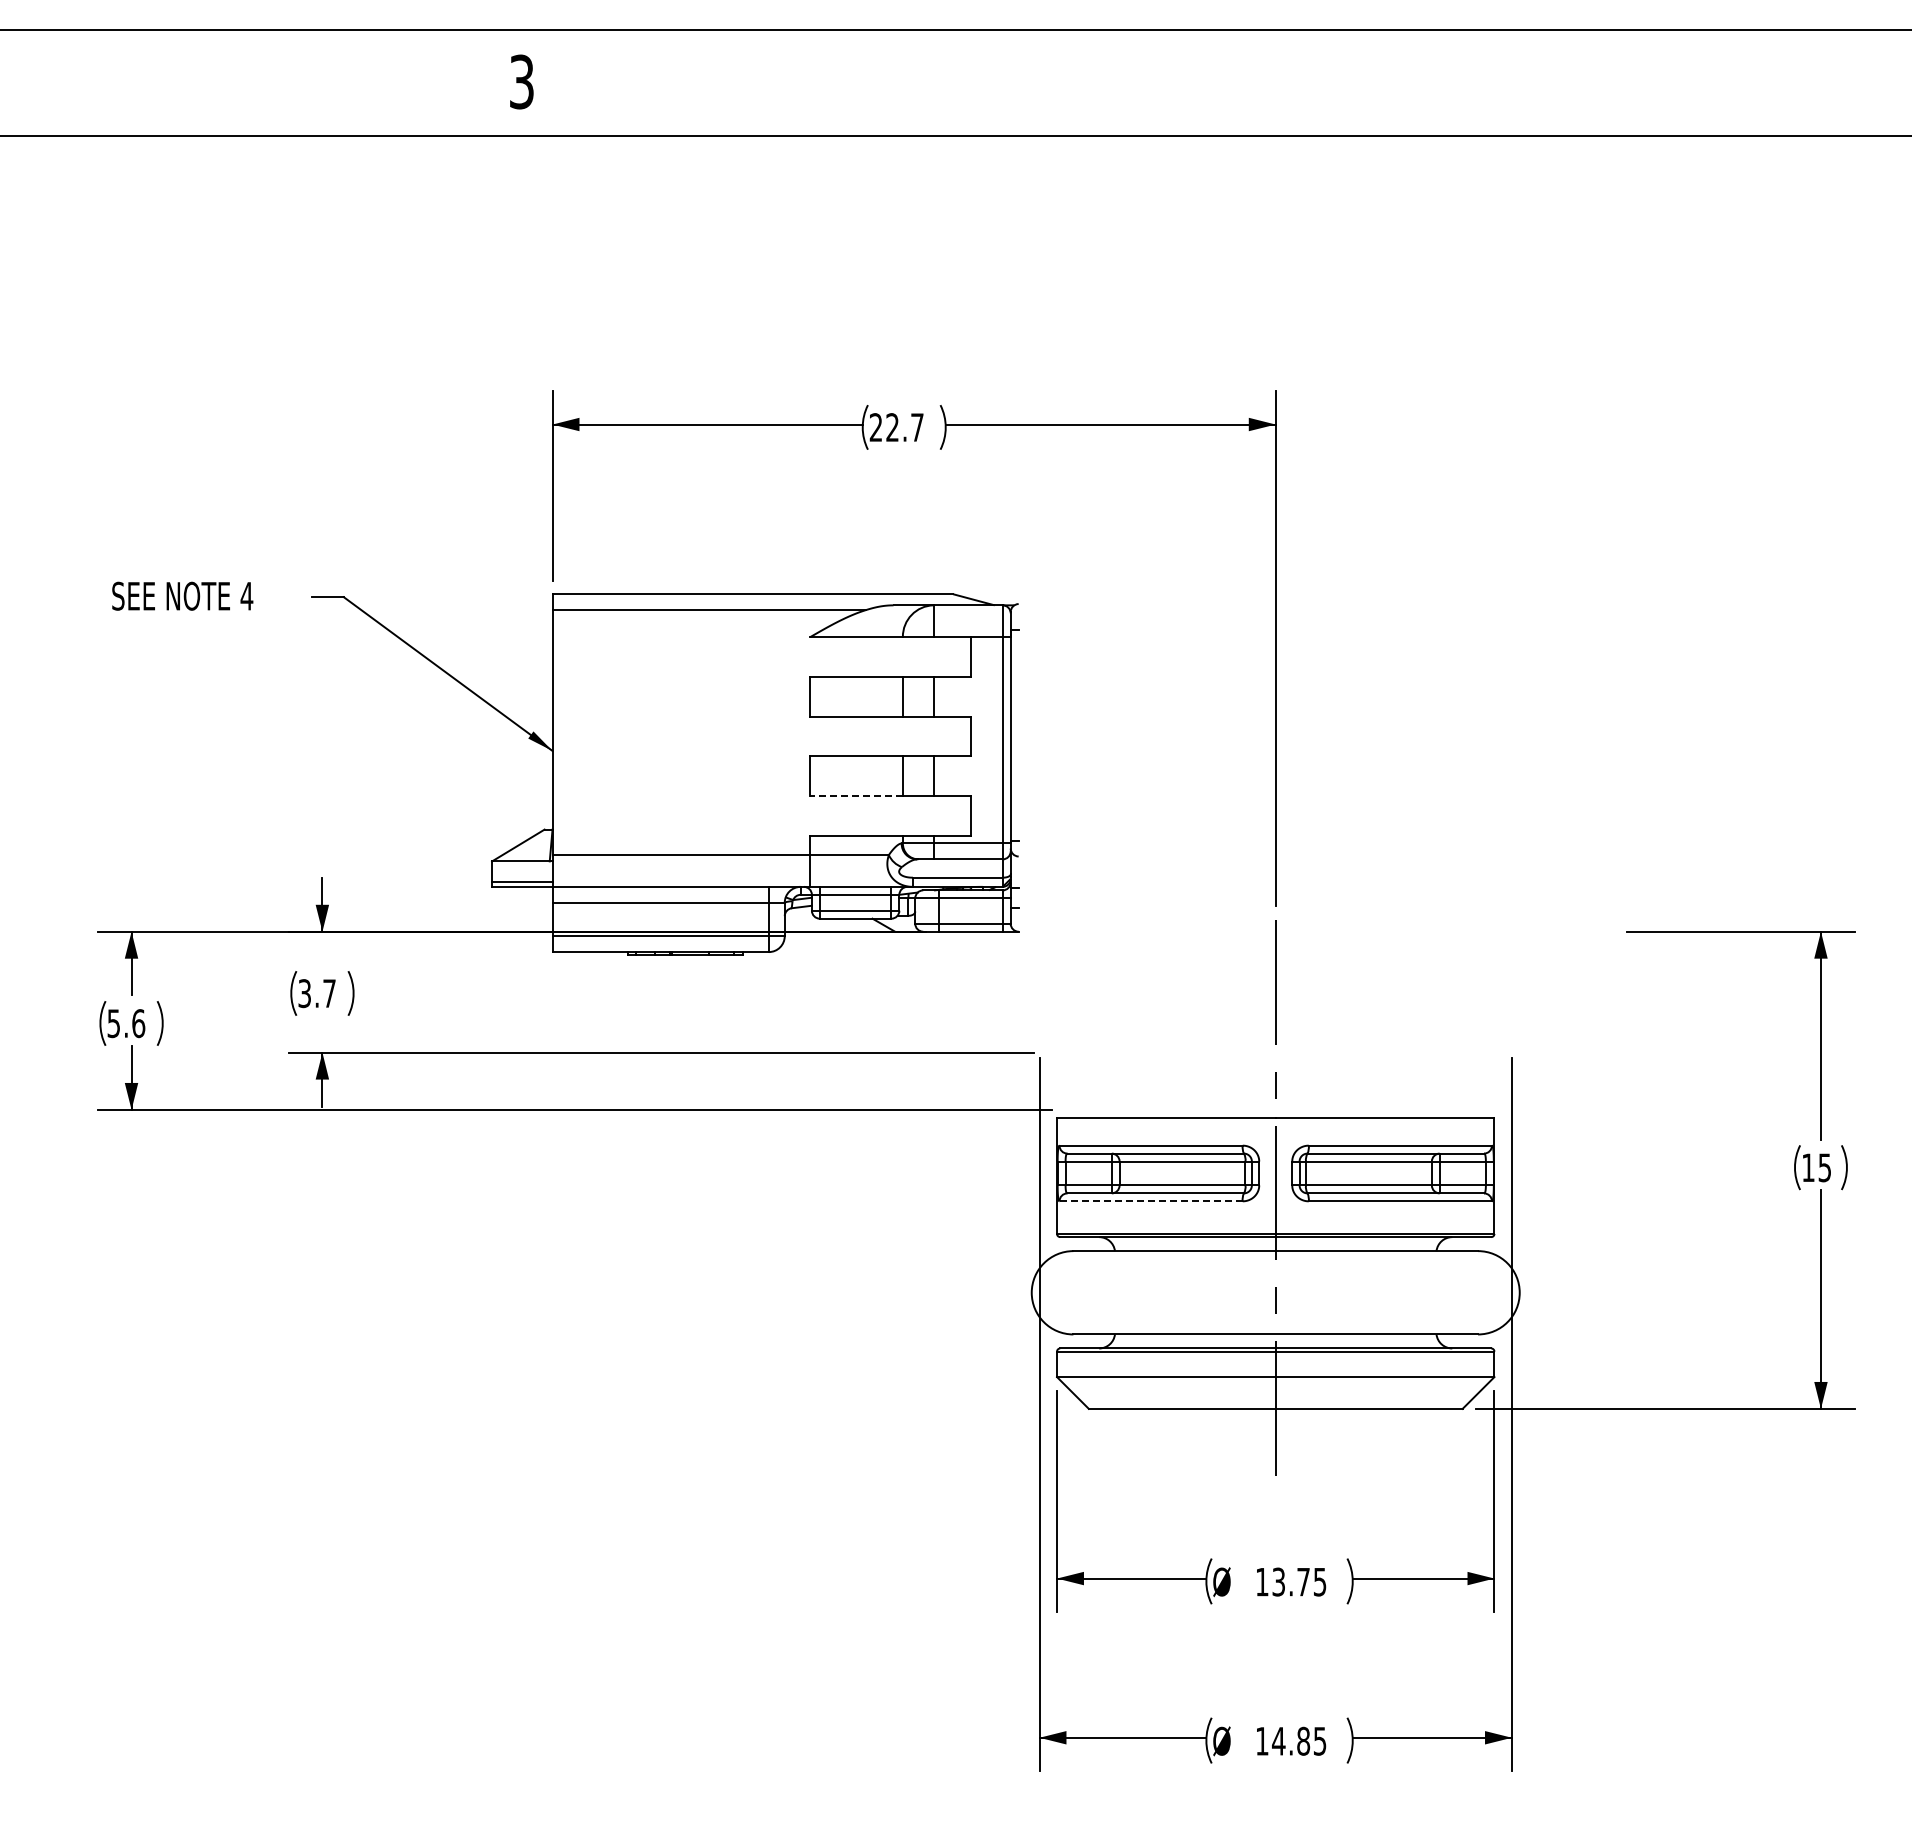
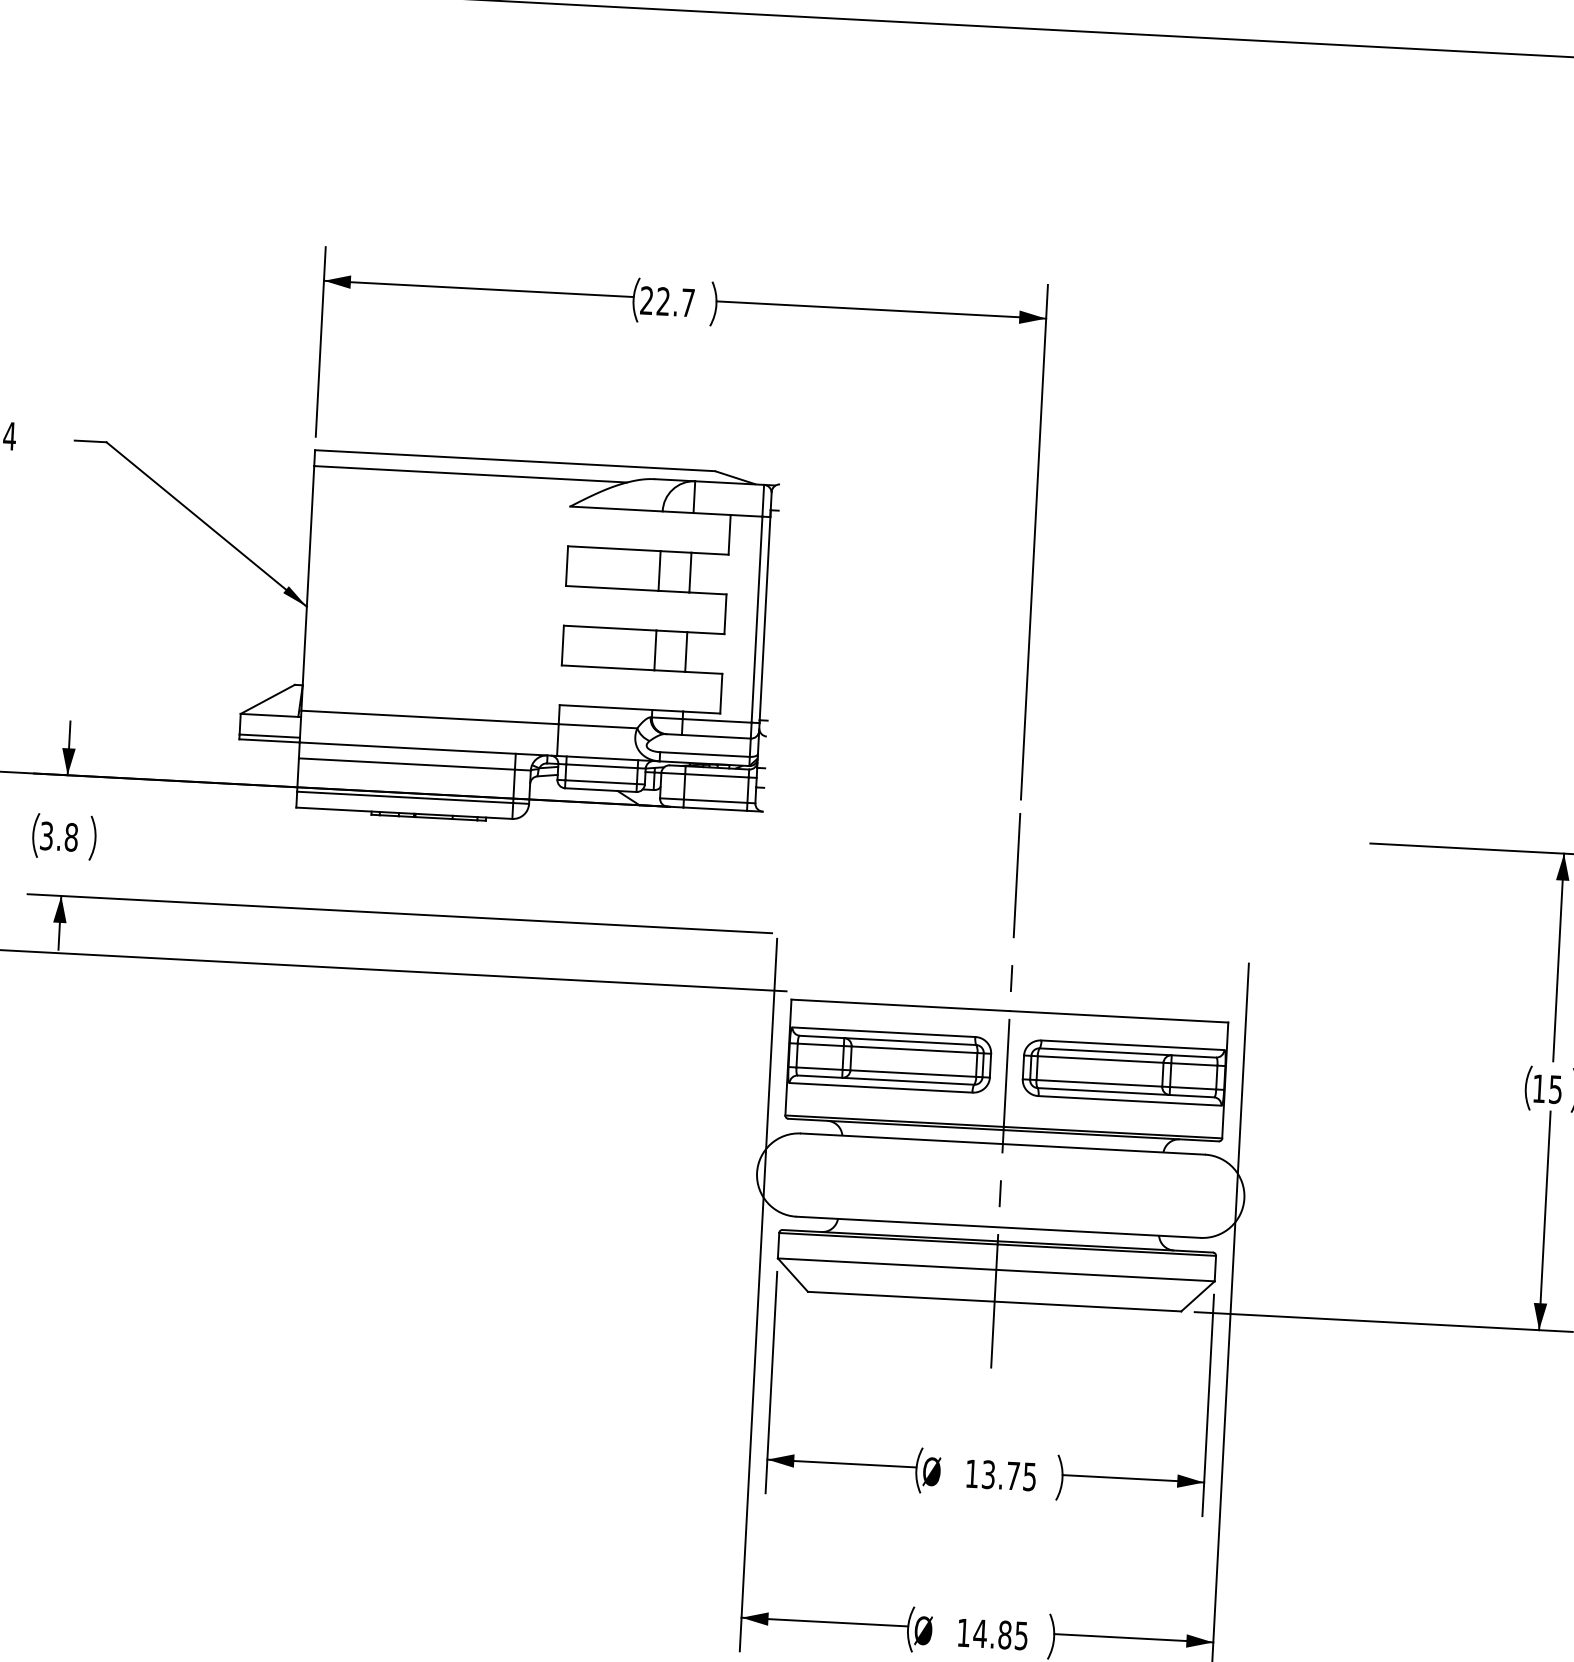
line: (856, 796) -> (608, 668), dashed -> solid
text: (329, 993) -> (71, 837), 3.7 -> 3.8
line: (1151, 1201) -> (881, 1088), dashed -> solid

